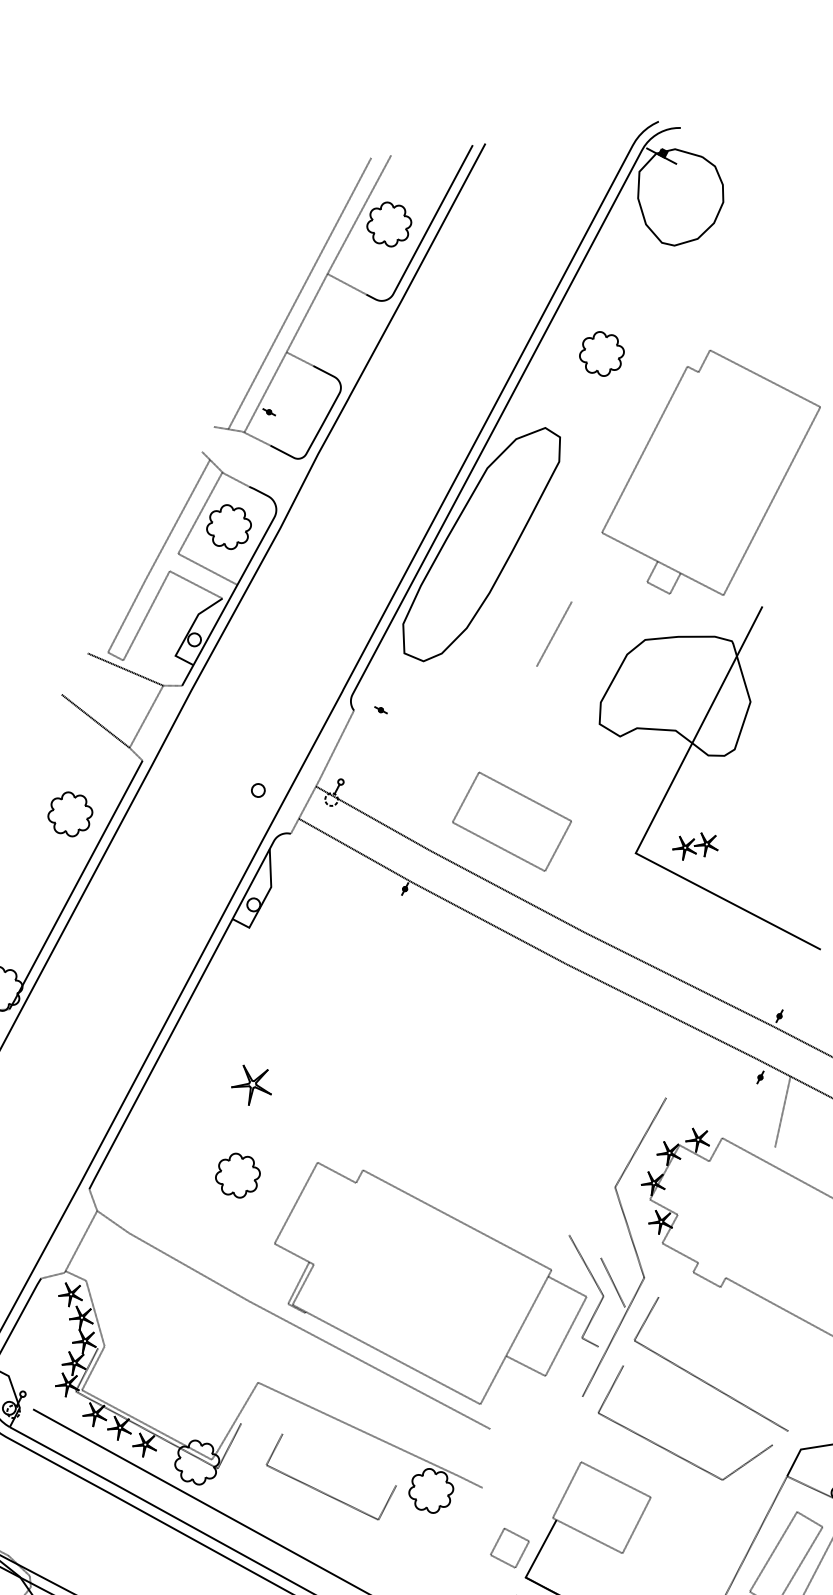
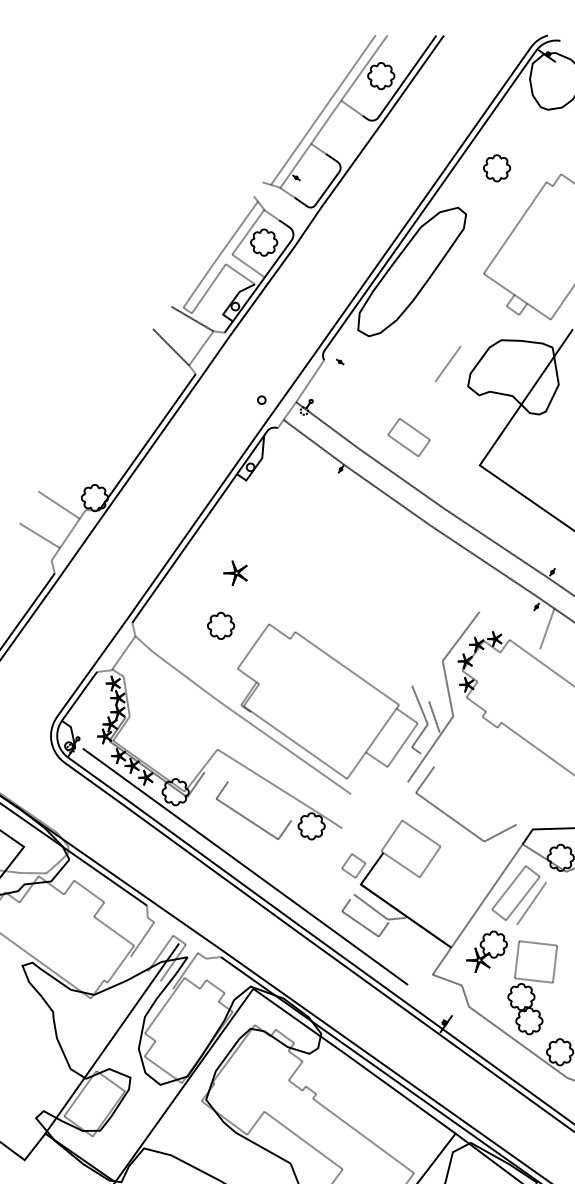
line: (554, 633) -> (448, 363), moved
part: (70, 814) -> (149, 400), removed
part: (510, 821) -> (408, 437), size x0.6
part: (695, 845) -> (515, 465), removed
line: (703, 1378) -> (480, 780), removed

